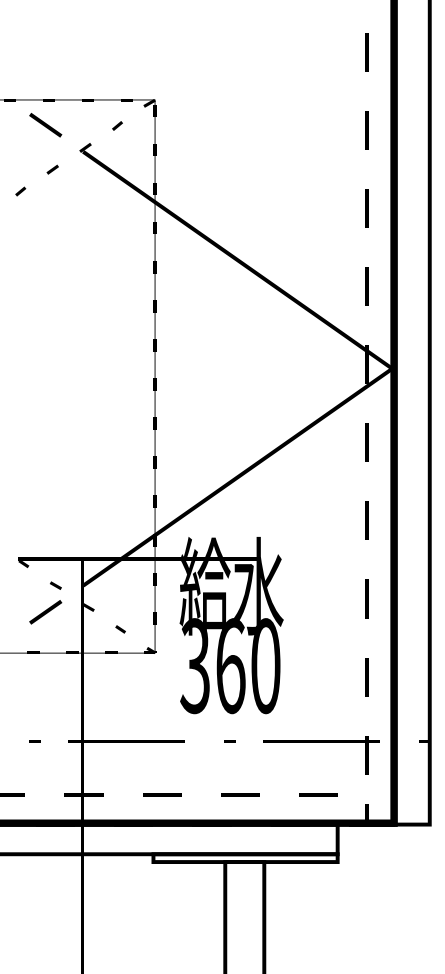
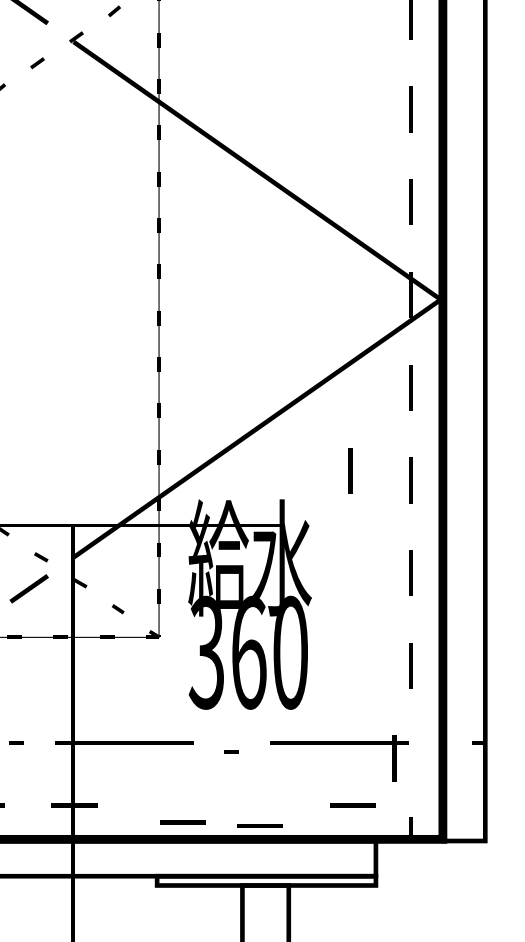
line: (315, 512) -> (349, 470), added
line: (229, 741) -> (230, 751), moved
part: (321, 742) -> (340, 743), moved
line: (162, 794) -> (183, 821), moved
line: (240, 794) -> (260, 825), moved

